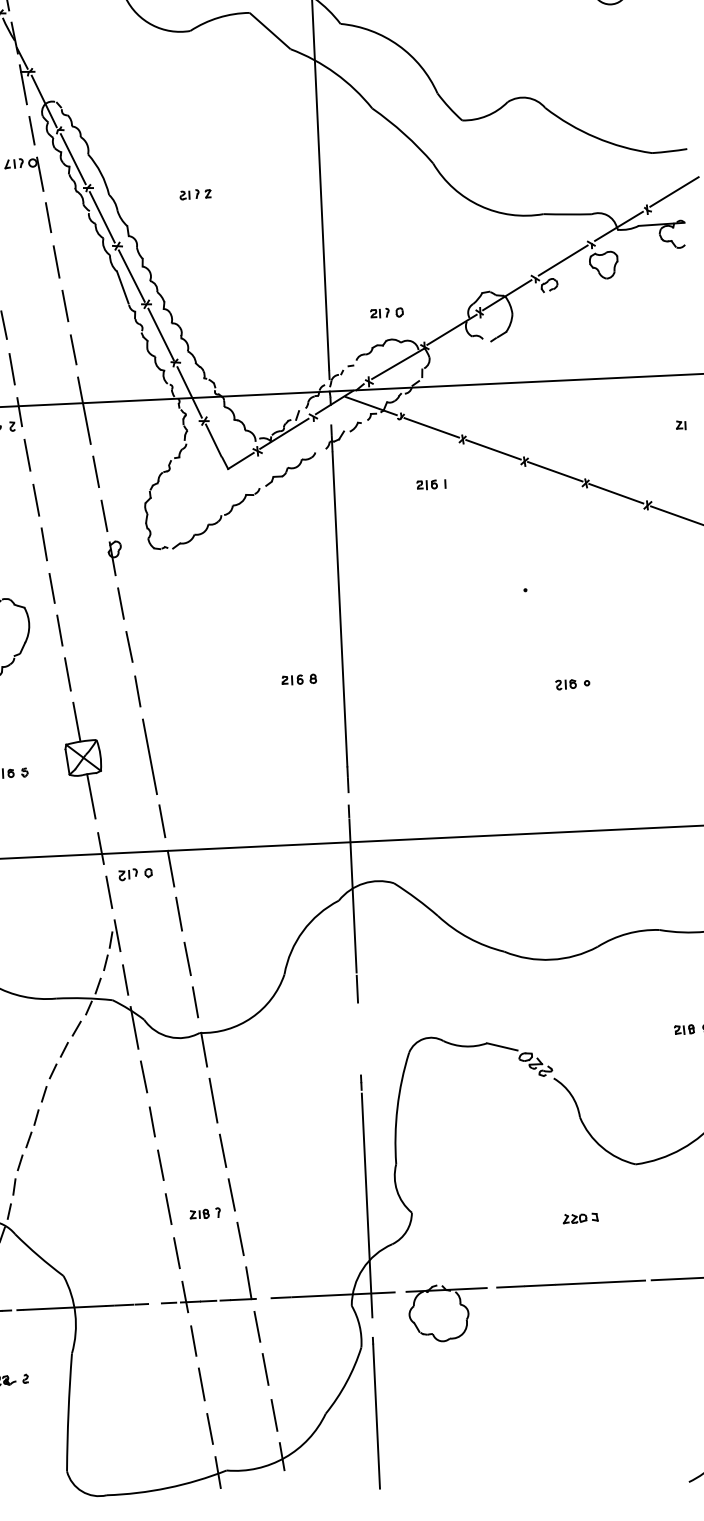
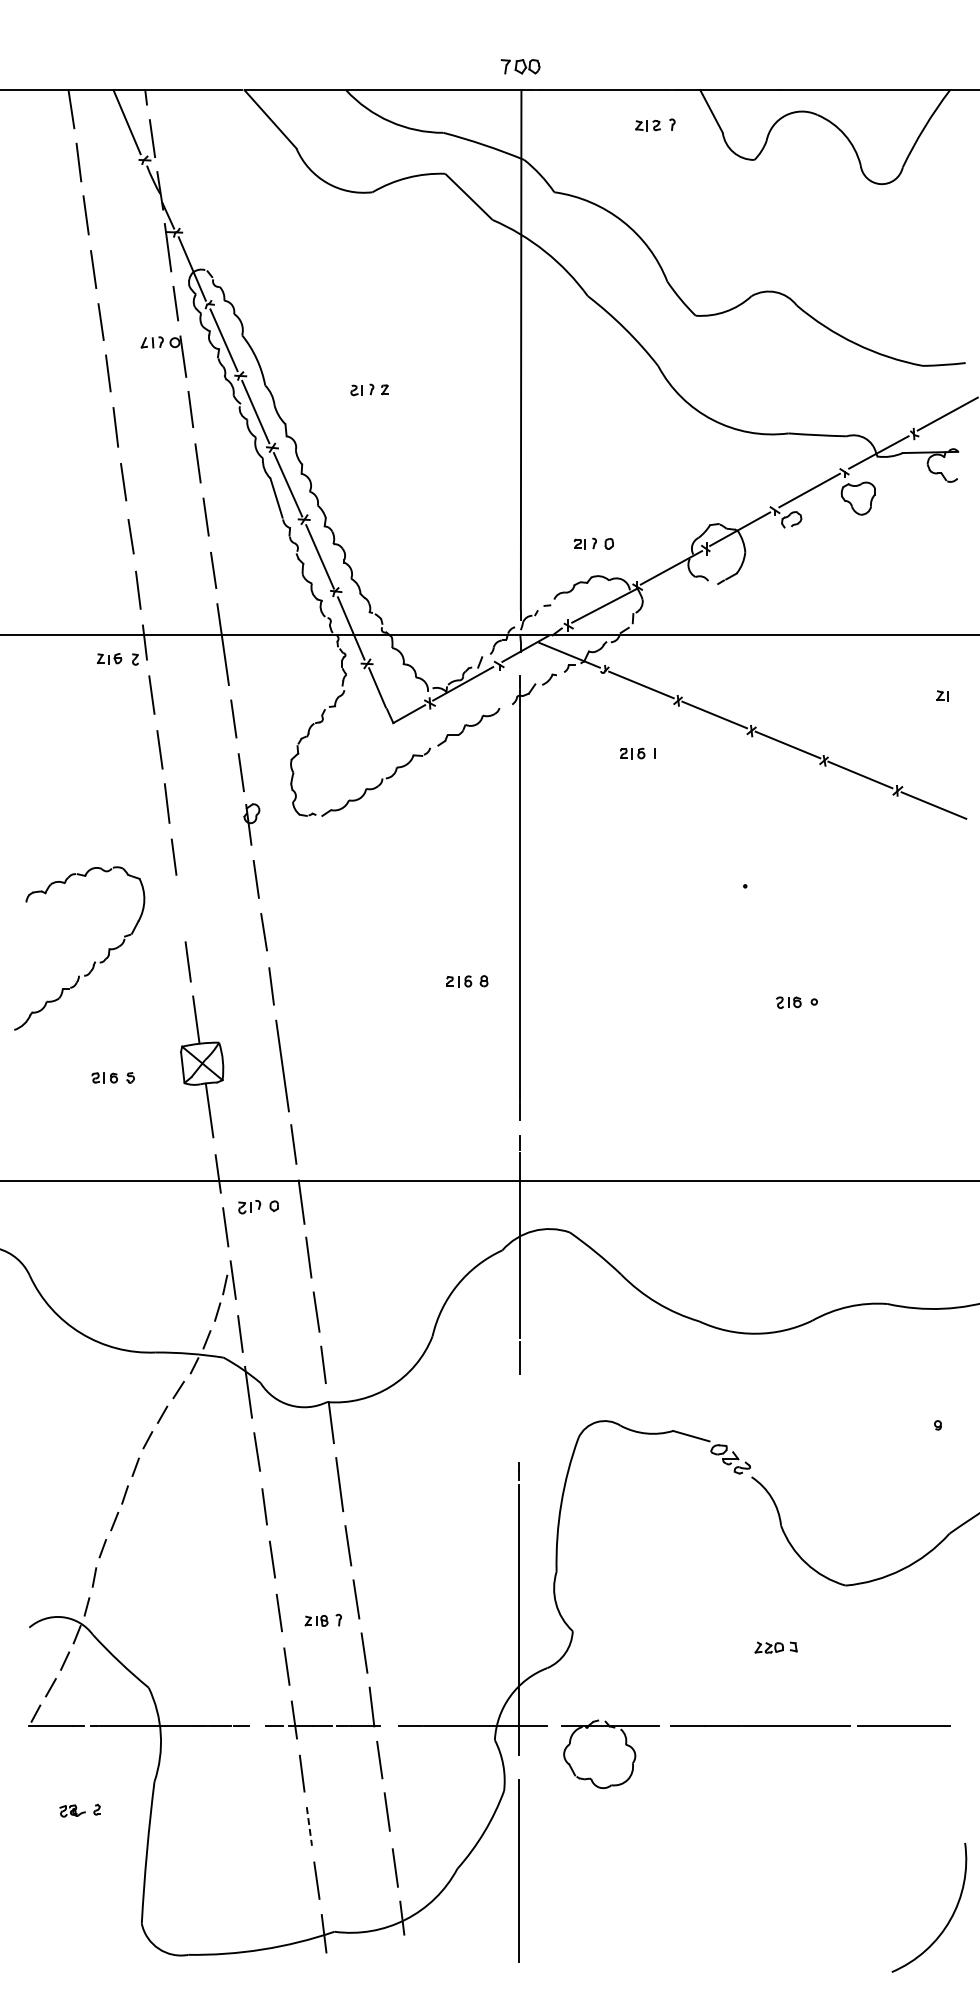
line: (59, 630) -> (180, 908), removed
part: (683, 1029) -> (911, 1425), removed
line: (201, 1384) -> (309, 1826), solid -> dashed

